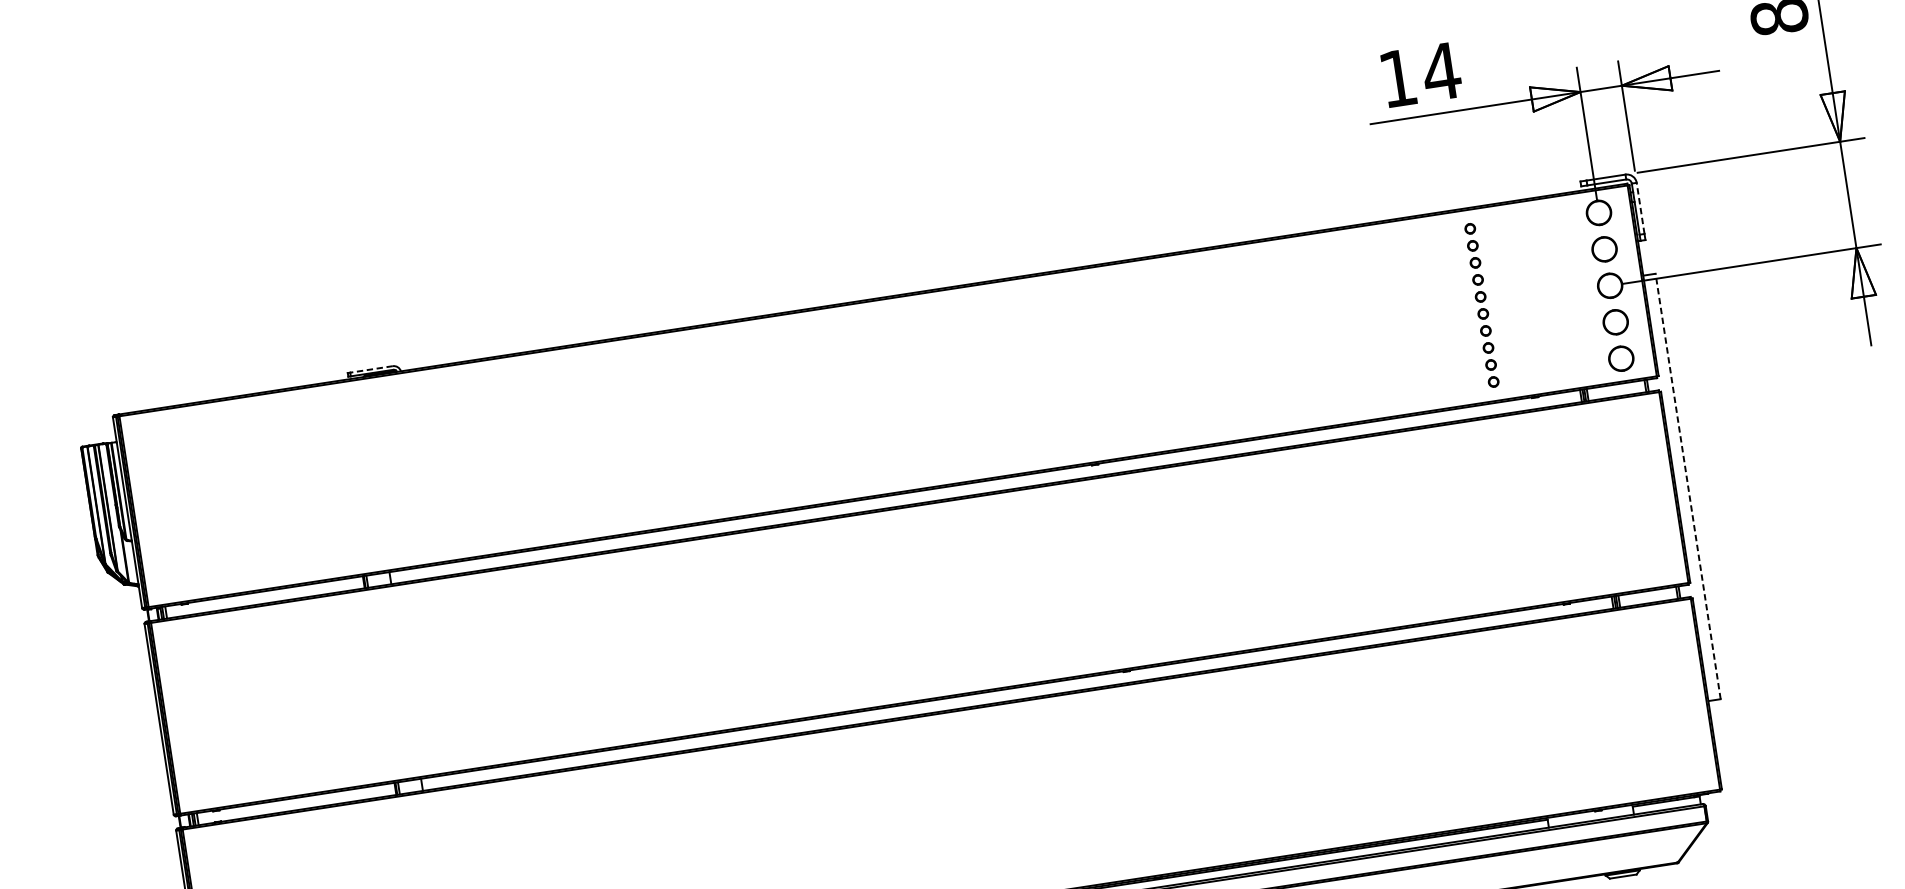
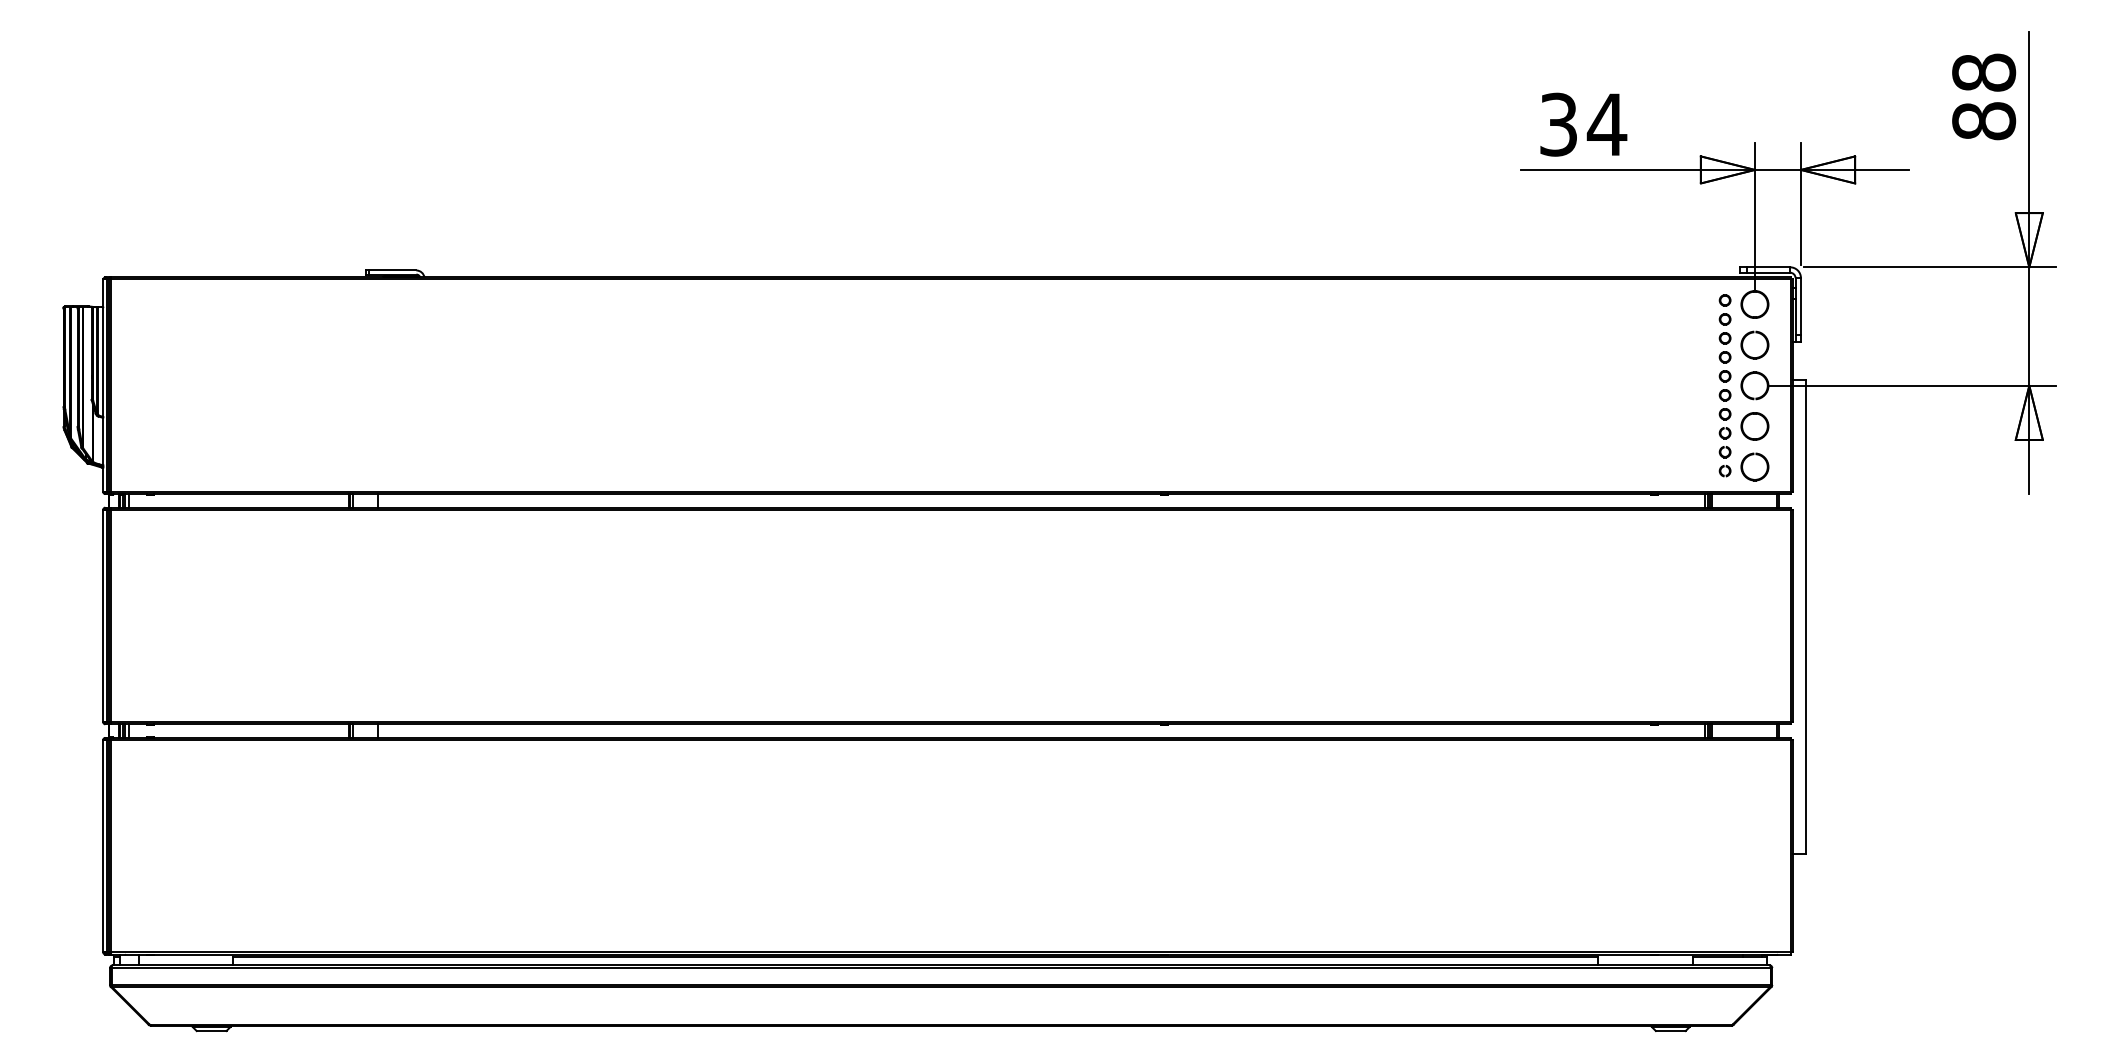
text: (1397, 78) -> (1558, 124), 14 -> 34
line: (1640, 208) -> (1800, 306), dashed -> solid
part: (1481, 305) -> (1724, 385), moved
line: (371, 369) -> (392, 270), dashed -> solid
line: (1688, 486) -> (1806, 617), dashed -> solid

